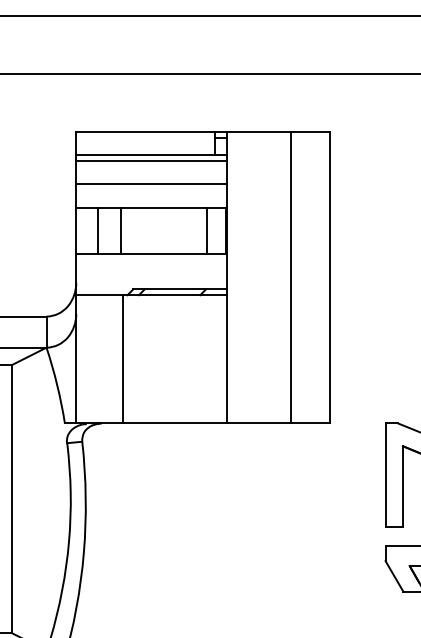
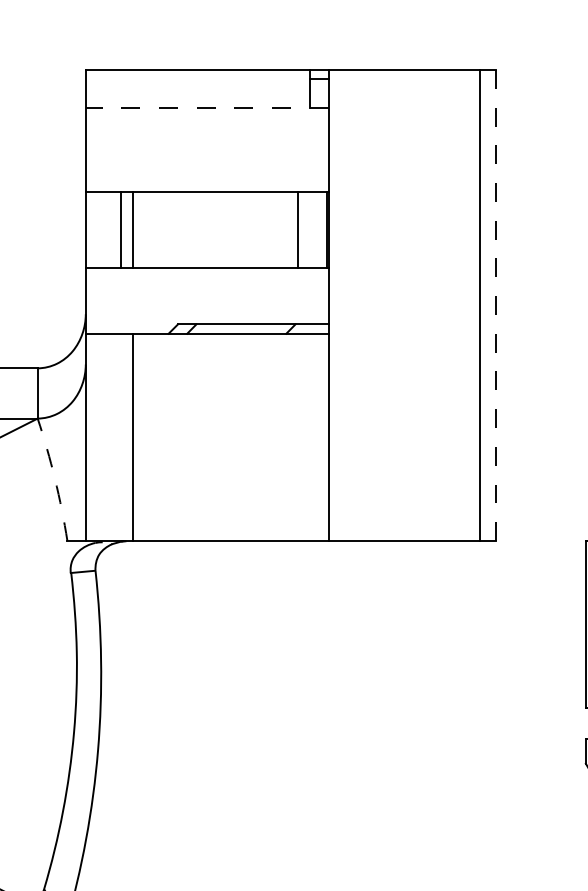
line: (150, 155) -> (205, 107), solid -> dashed
line: (151, 161) -> (207, 117), removed
line: (151, 184) -> (207, 154), removed
line: (120, 230) -> (133, 229), moved
line: (290, 277) -> (479, 305), moved
line: (330, 277) -> (496, 305), solid -> dashed
line: (122, 359) -> (133, 437), moved
arc: (57, 385) -> (55, 479), solid -> dashed

